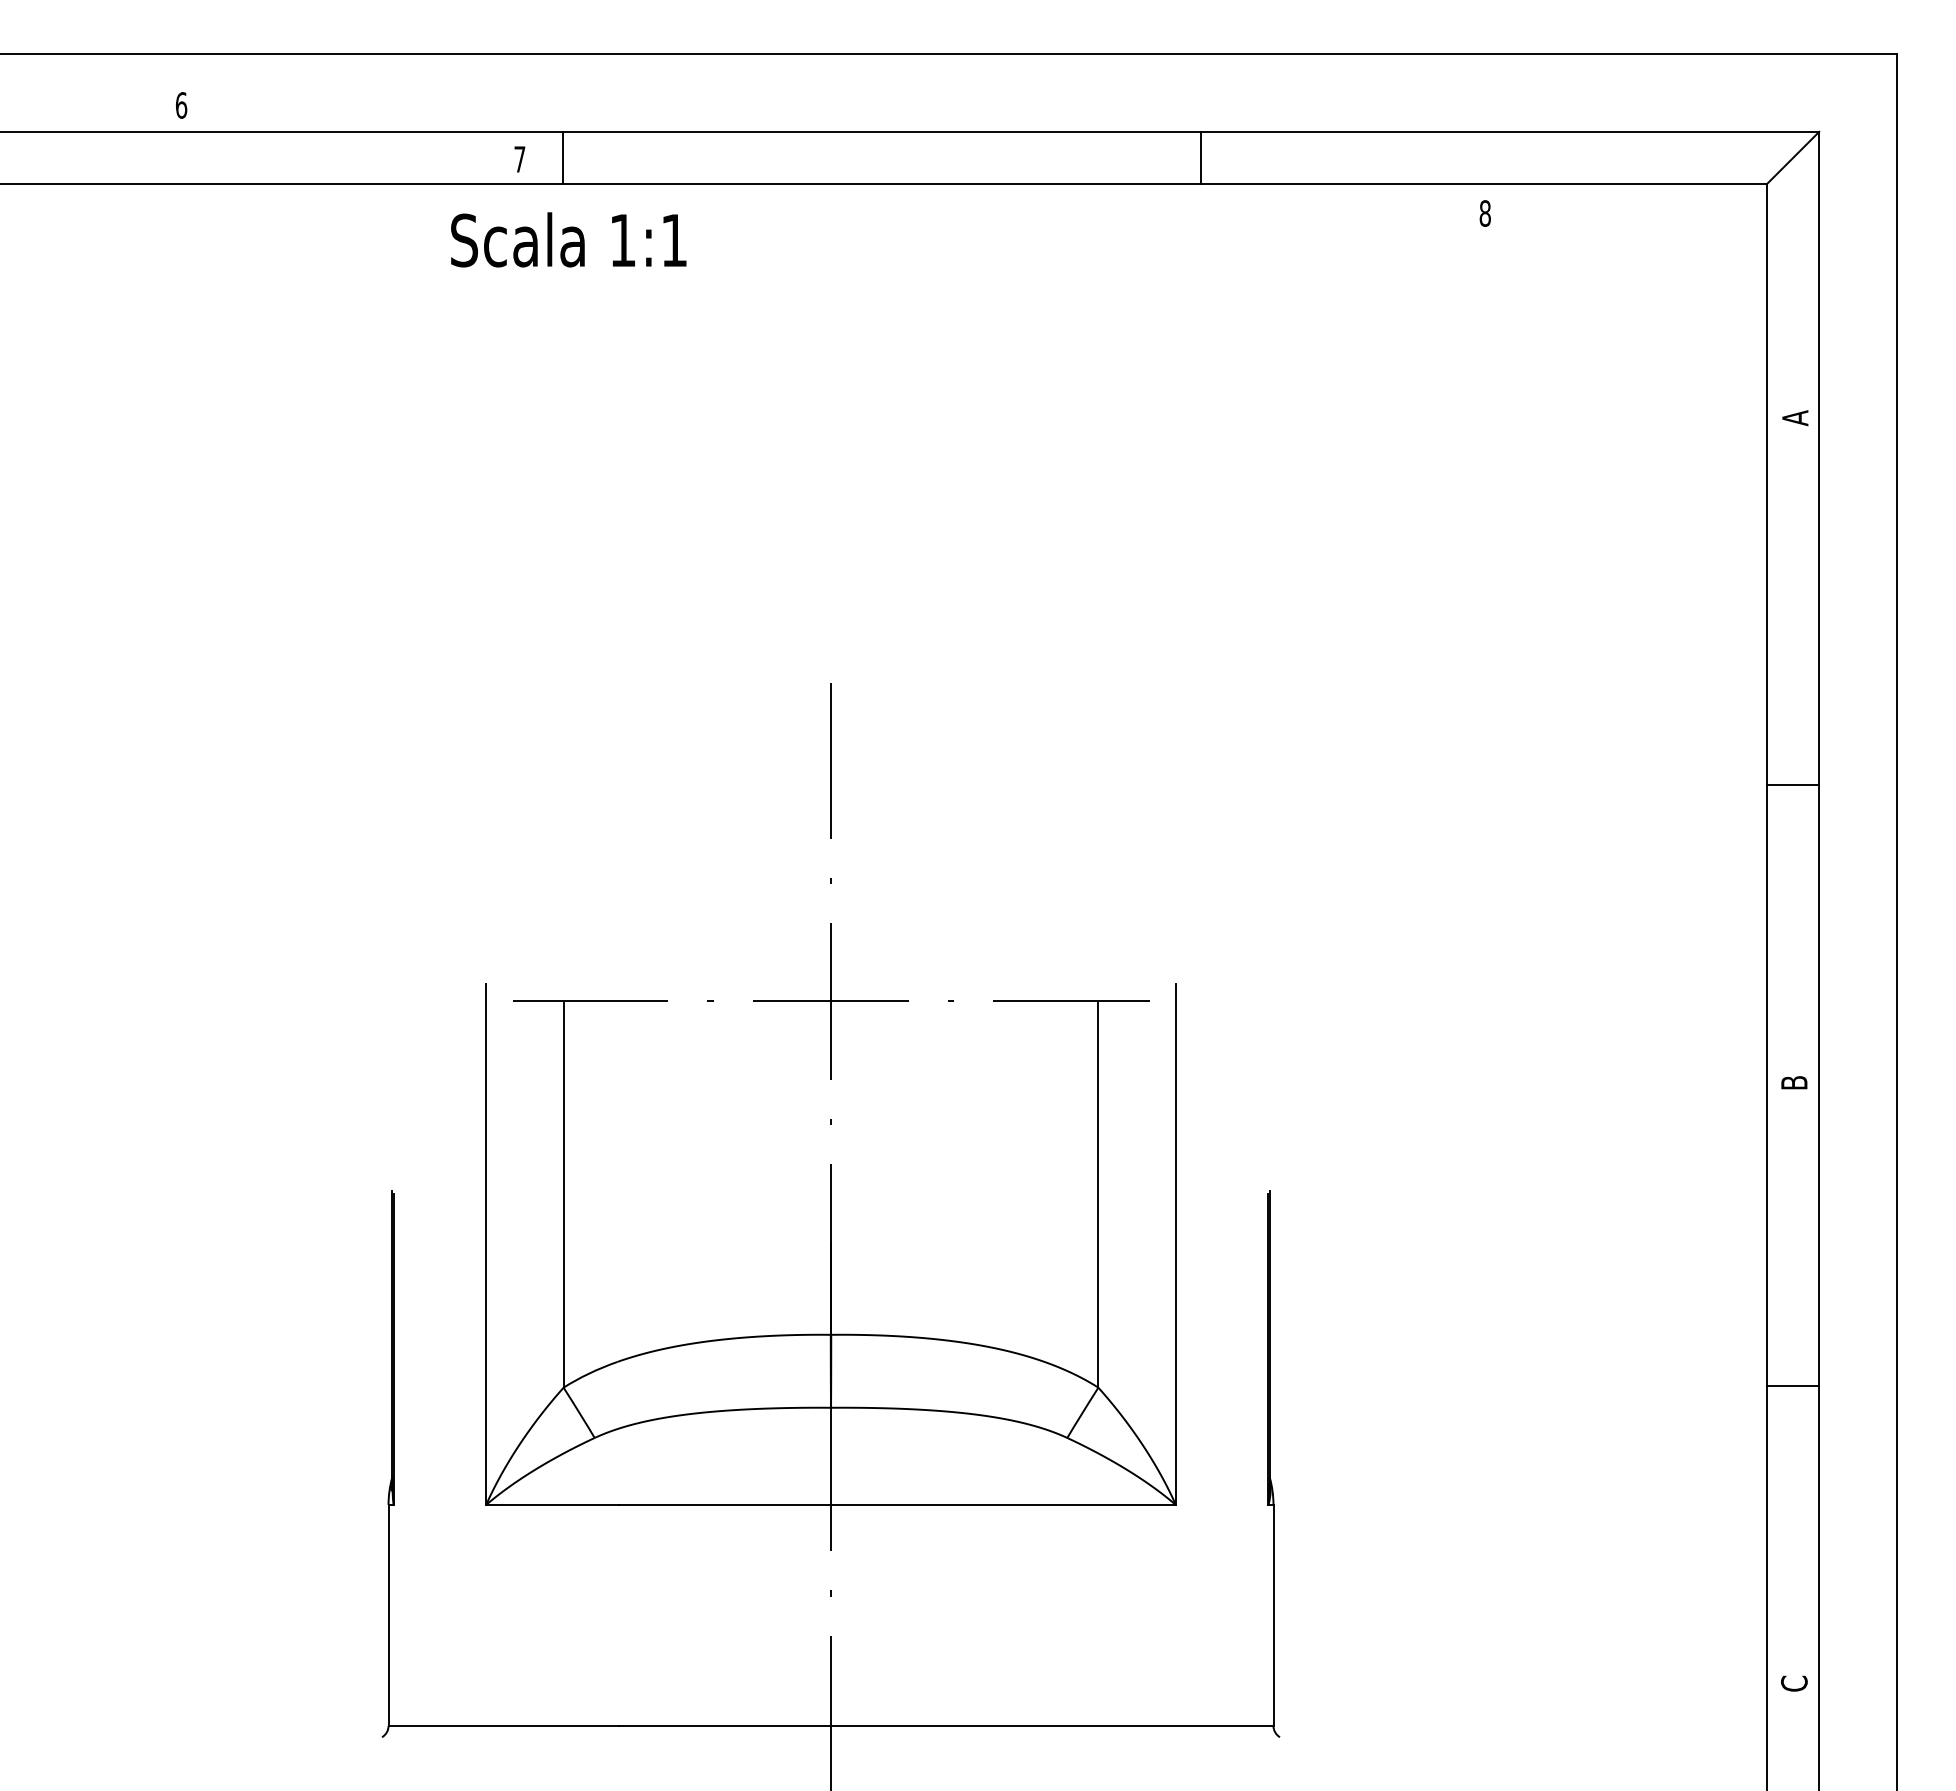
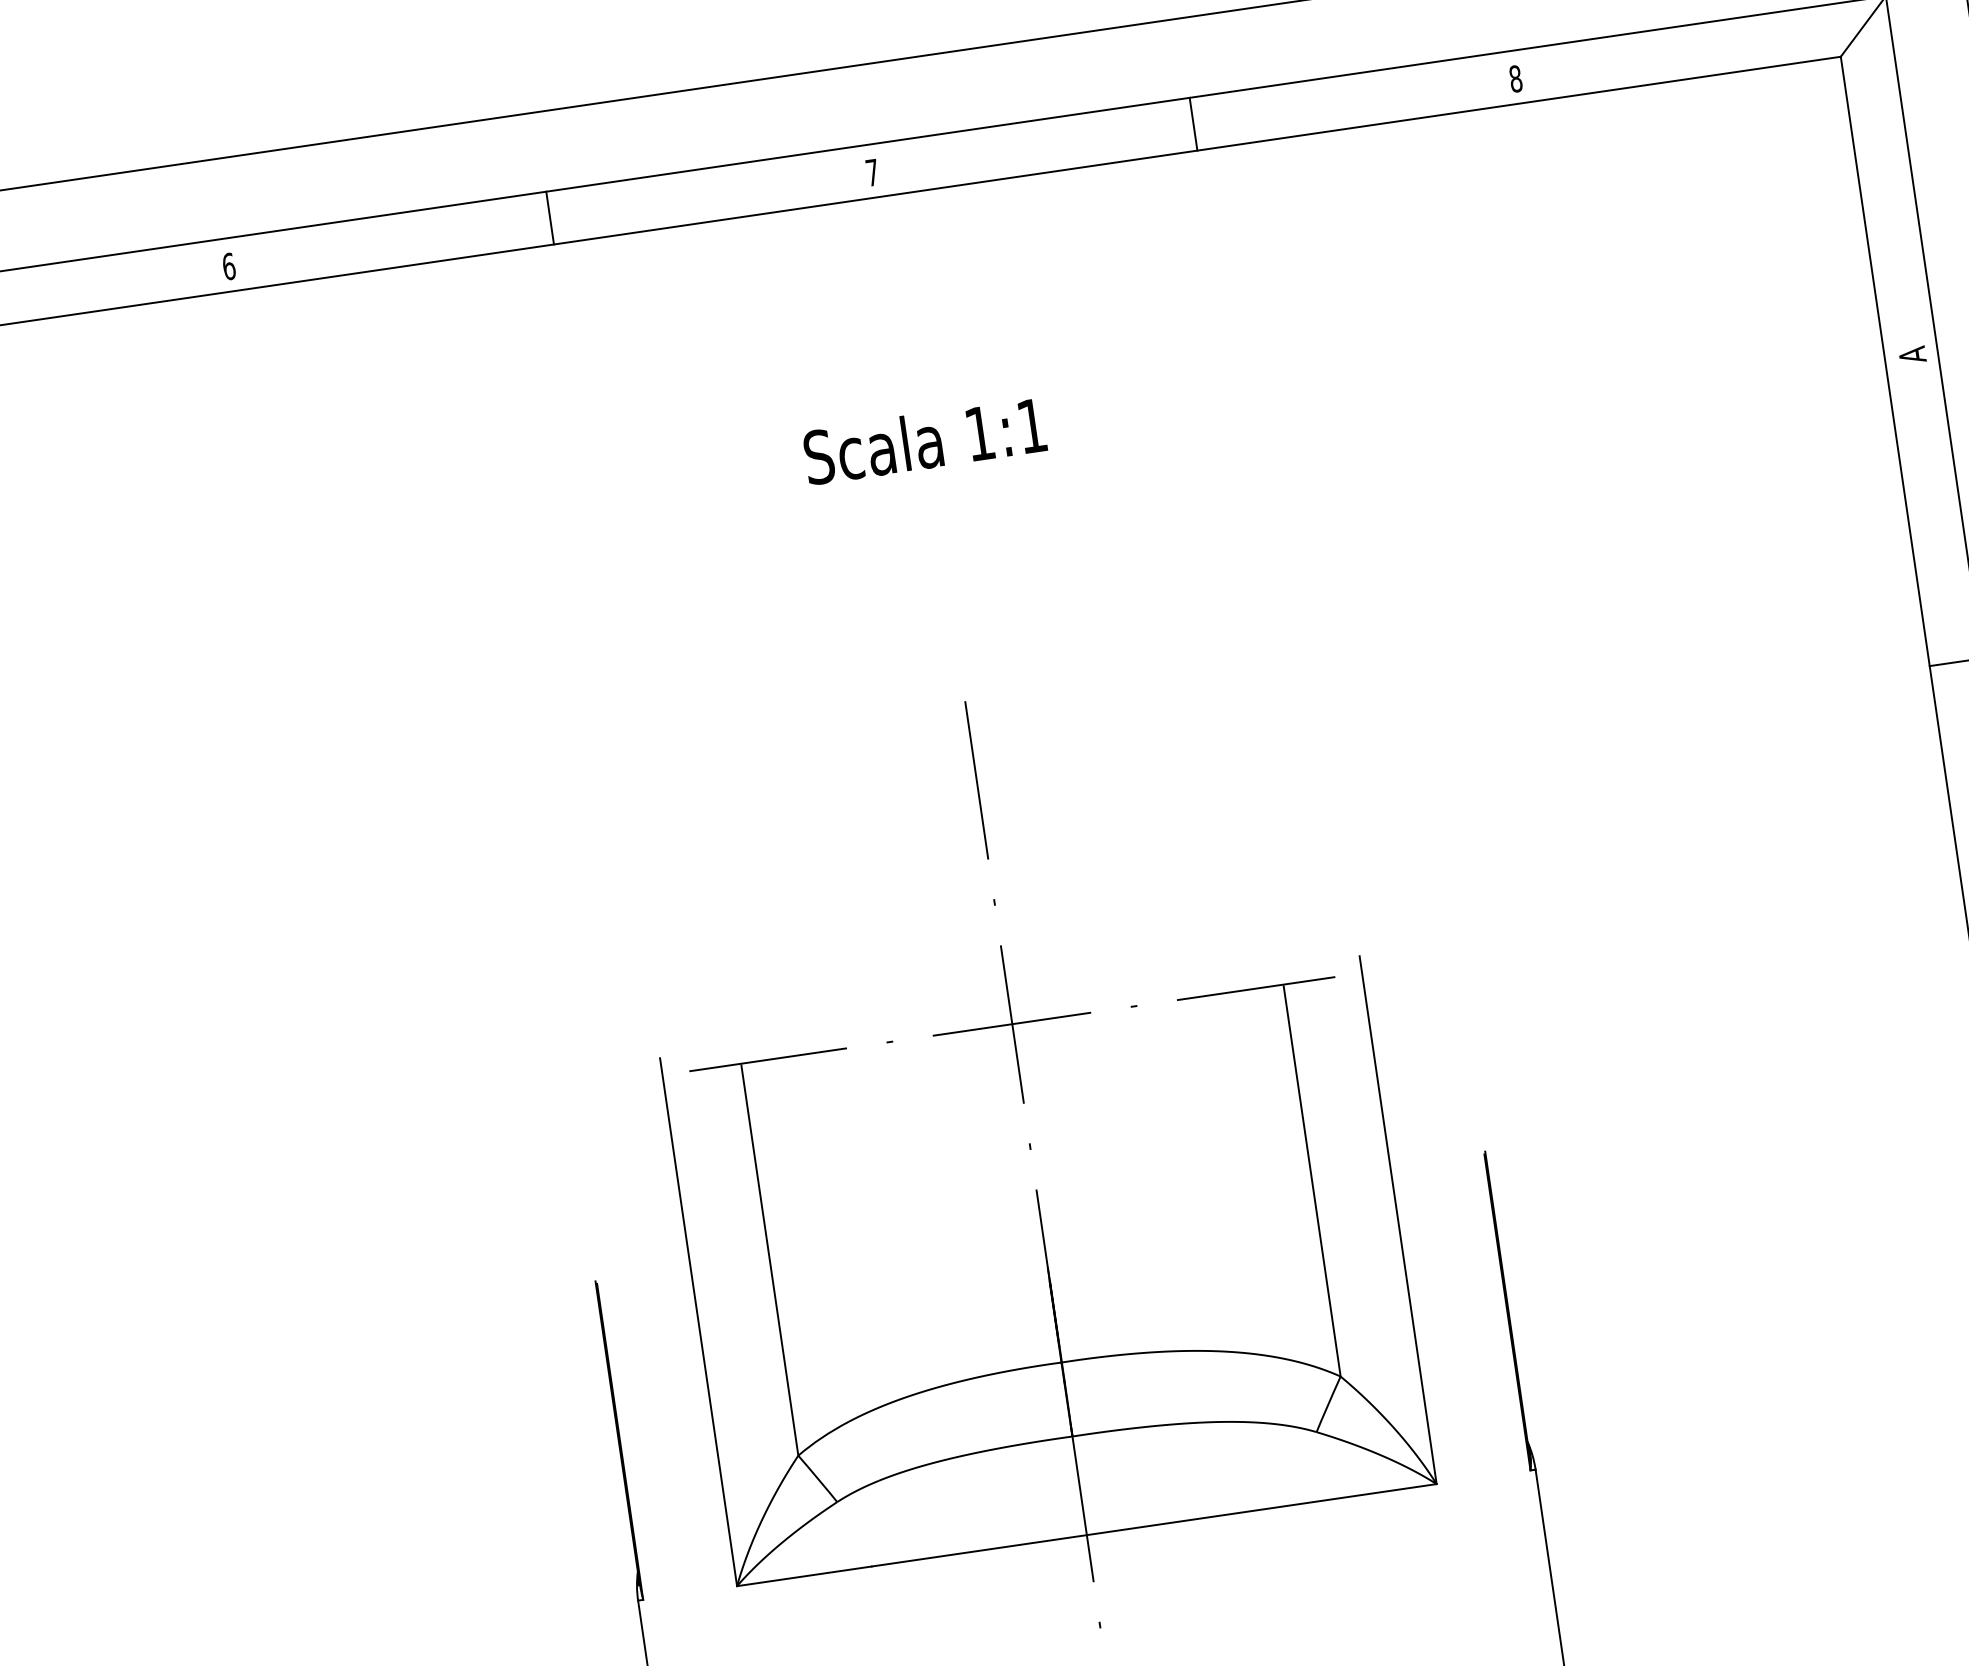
text: (181, 105) -> (229, 266), moved
line: (563, 157) -> (550, 217), moved
line: (1200, 157) -> (1193, 123), moved
text: (519, 159) -> (872, 172), moved
text: (1484, 213) -> (1515, 79), moved
text: (568, 239) -> (924, 440), moved
text: (1795, 418) -> (1912, 355), moved

